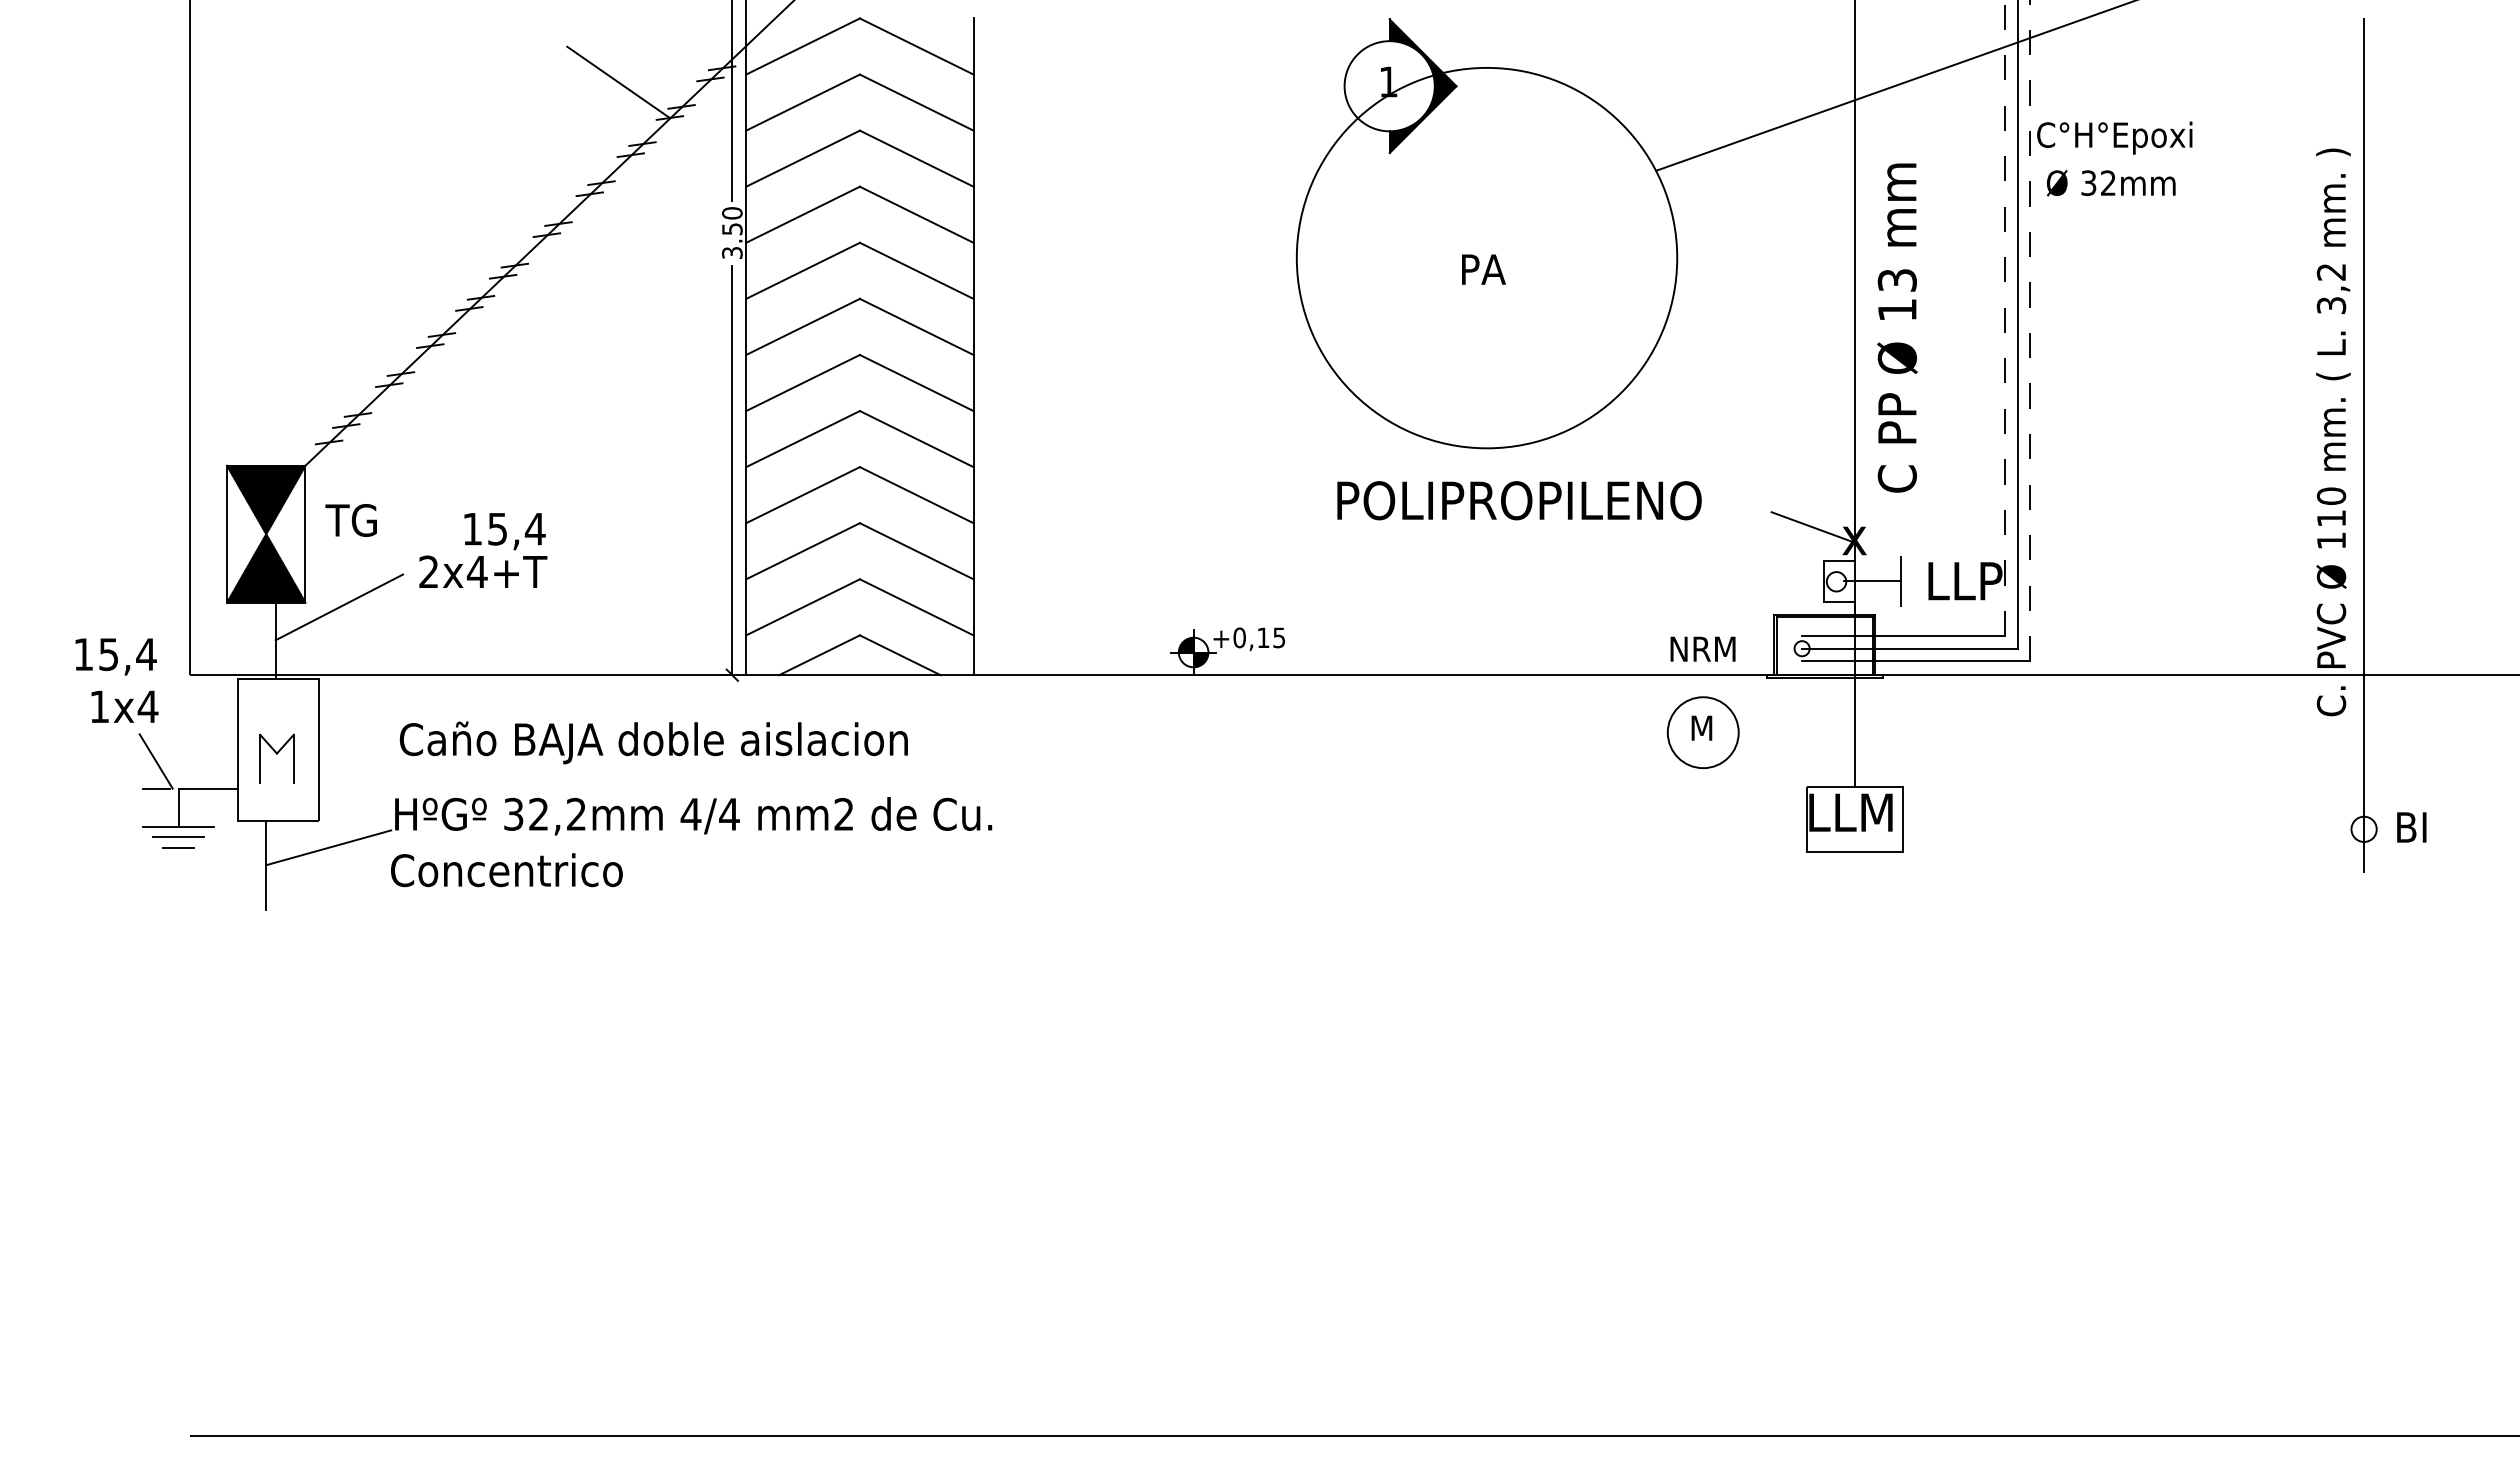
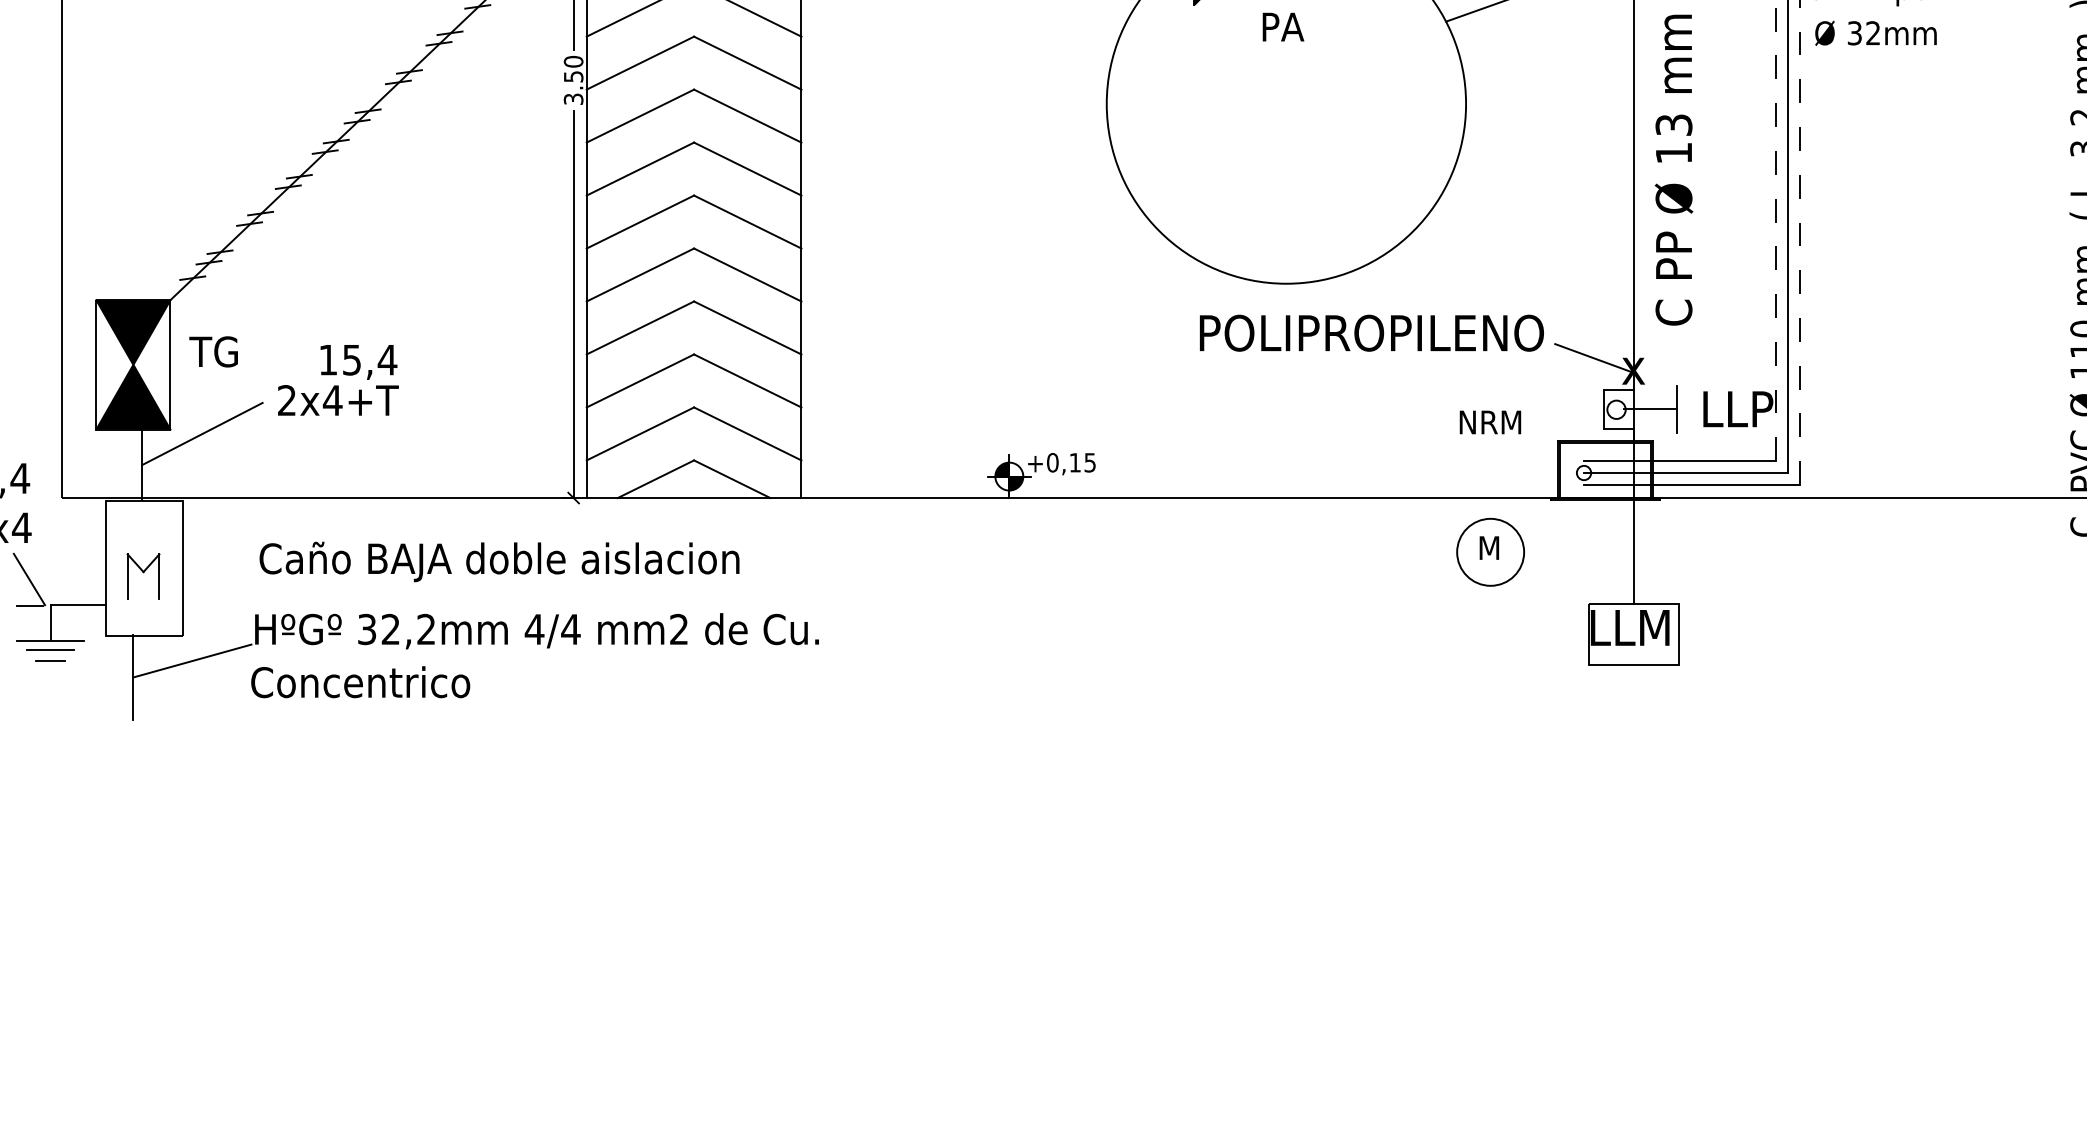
text: (1483, 269) -> (1283, 27), moved
text: (1519, 500) -> (1371, 333), moved
text: (1702, 648) -> (1489, 421), moved

